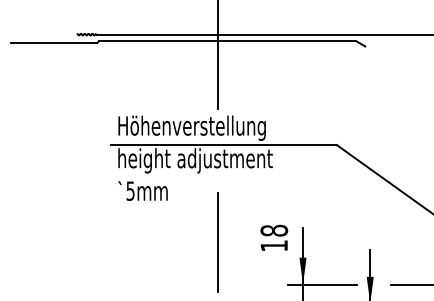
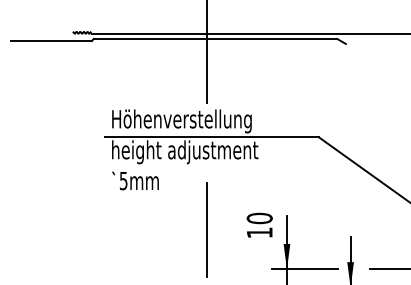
text: (273, 230) -> (259, 218), 18 -> 10

